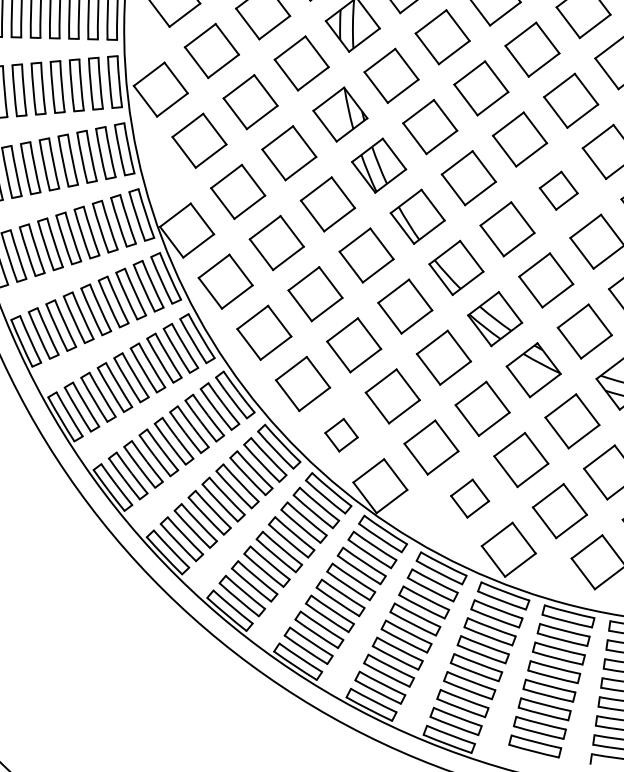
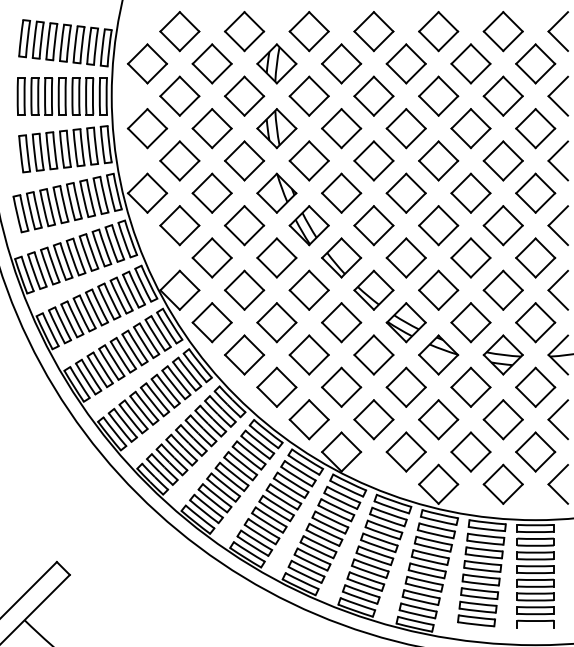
part: (558, 190) -> (438, 225), size x1.43
part: (340, 434) -> (308, 419), size x1.67
part: (469, 497) -> (405, 451), size x1.43

